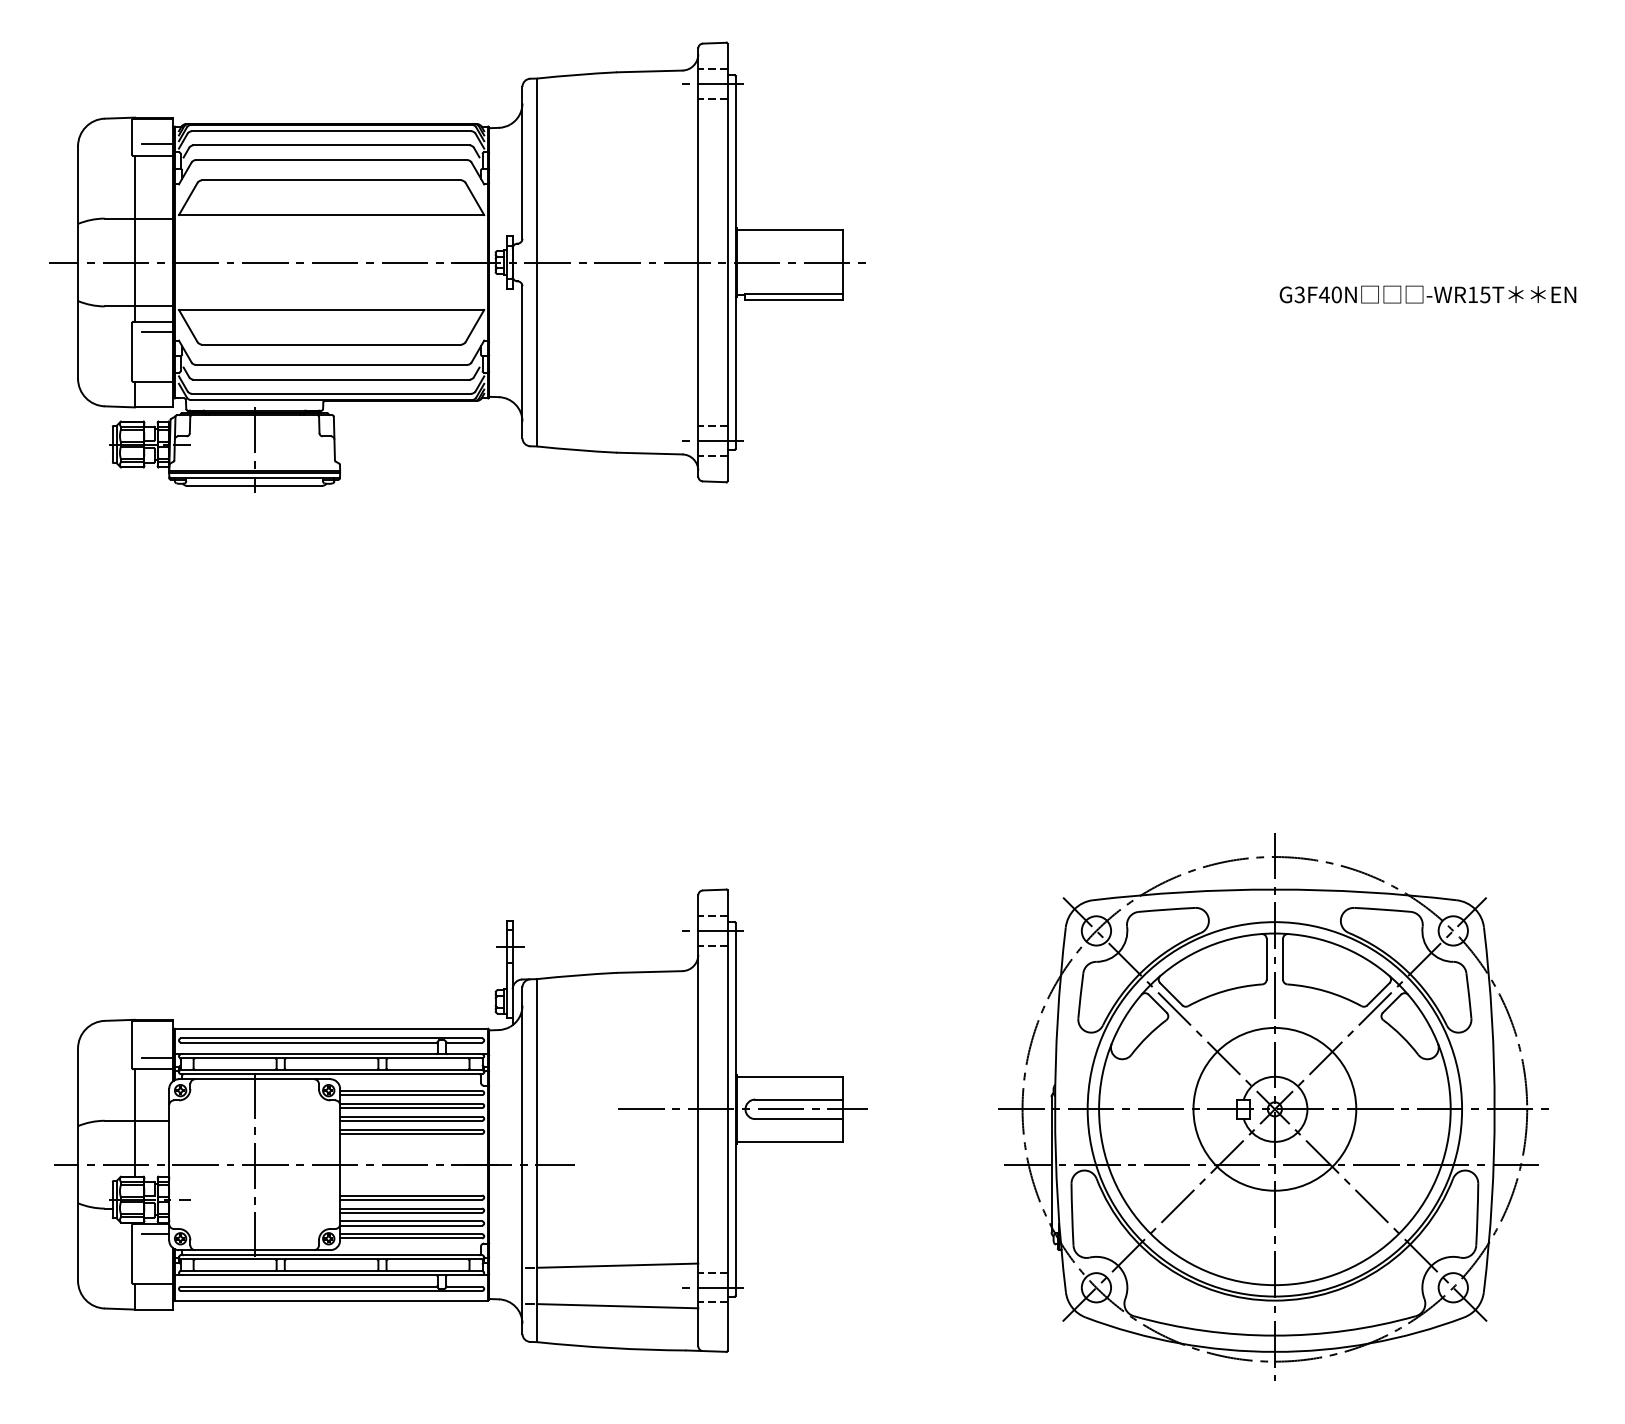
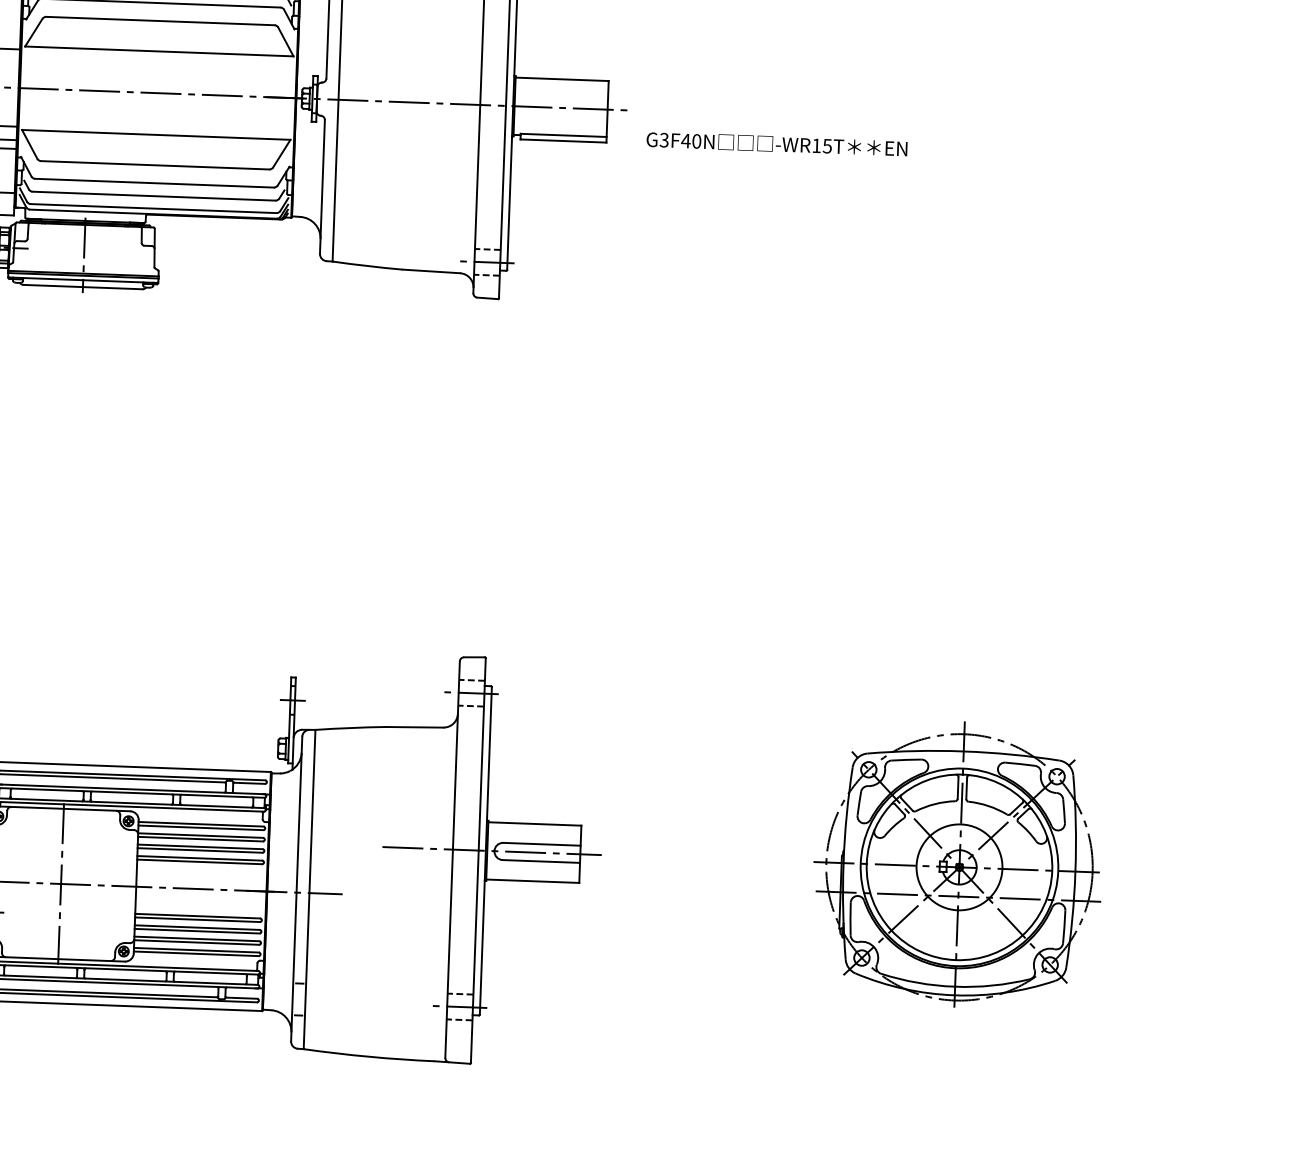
text: (1427, 294) -> (776, 144), moved
part: (1273, 1106) -> (958, 865), size x0.6
line: (617, 1265) -> (376, 984), removed
line: (617, 1306) -> (375, 1020), removed

